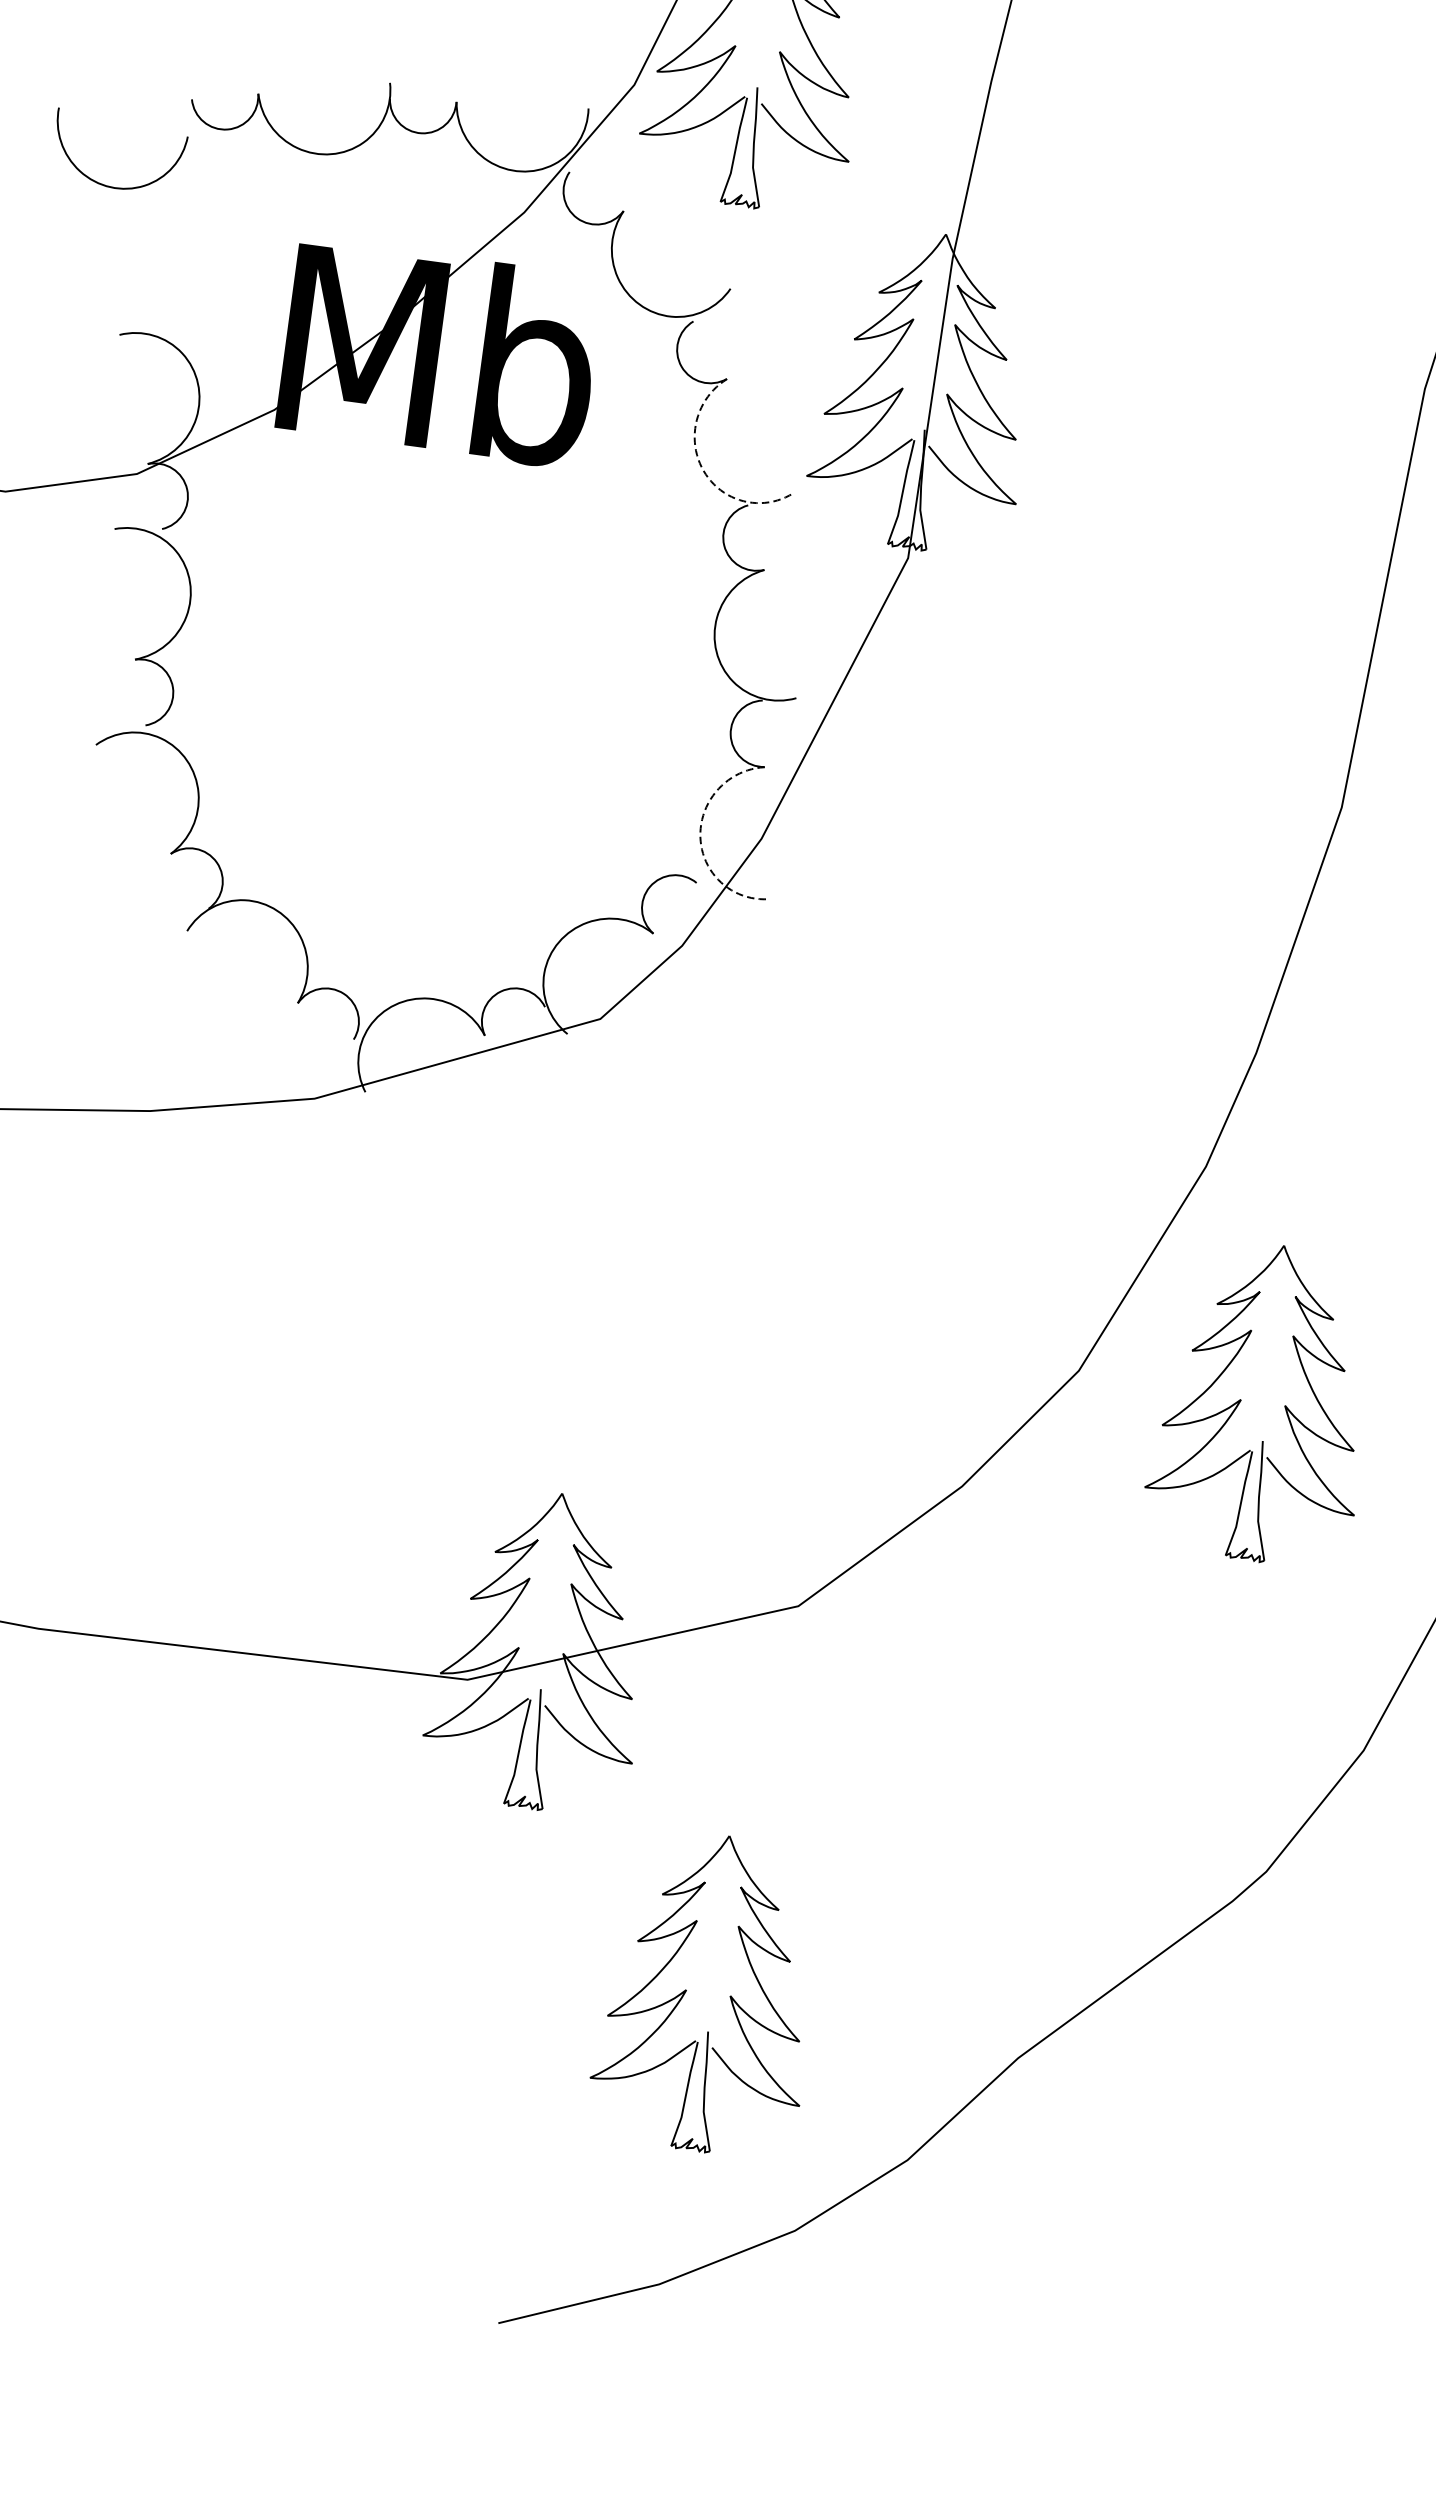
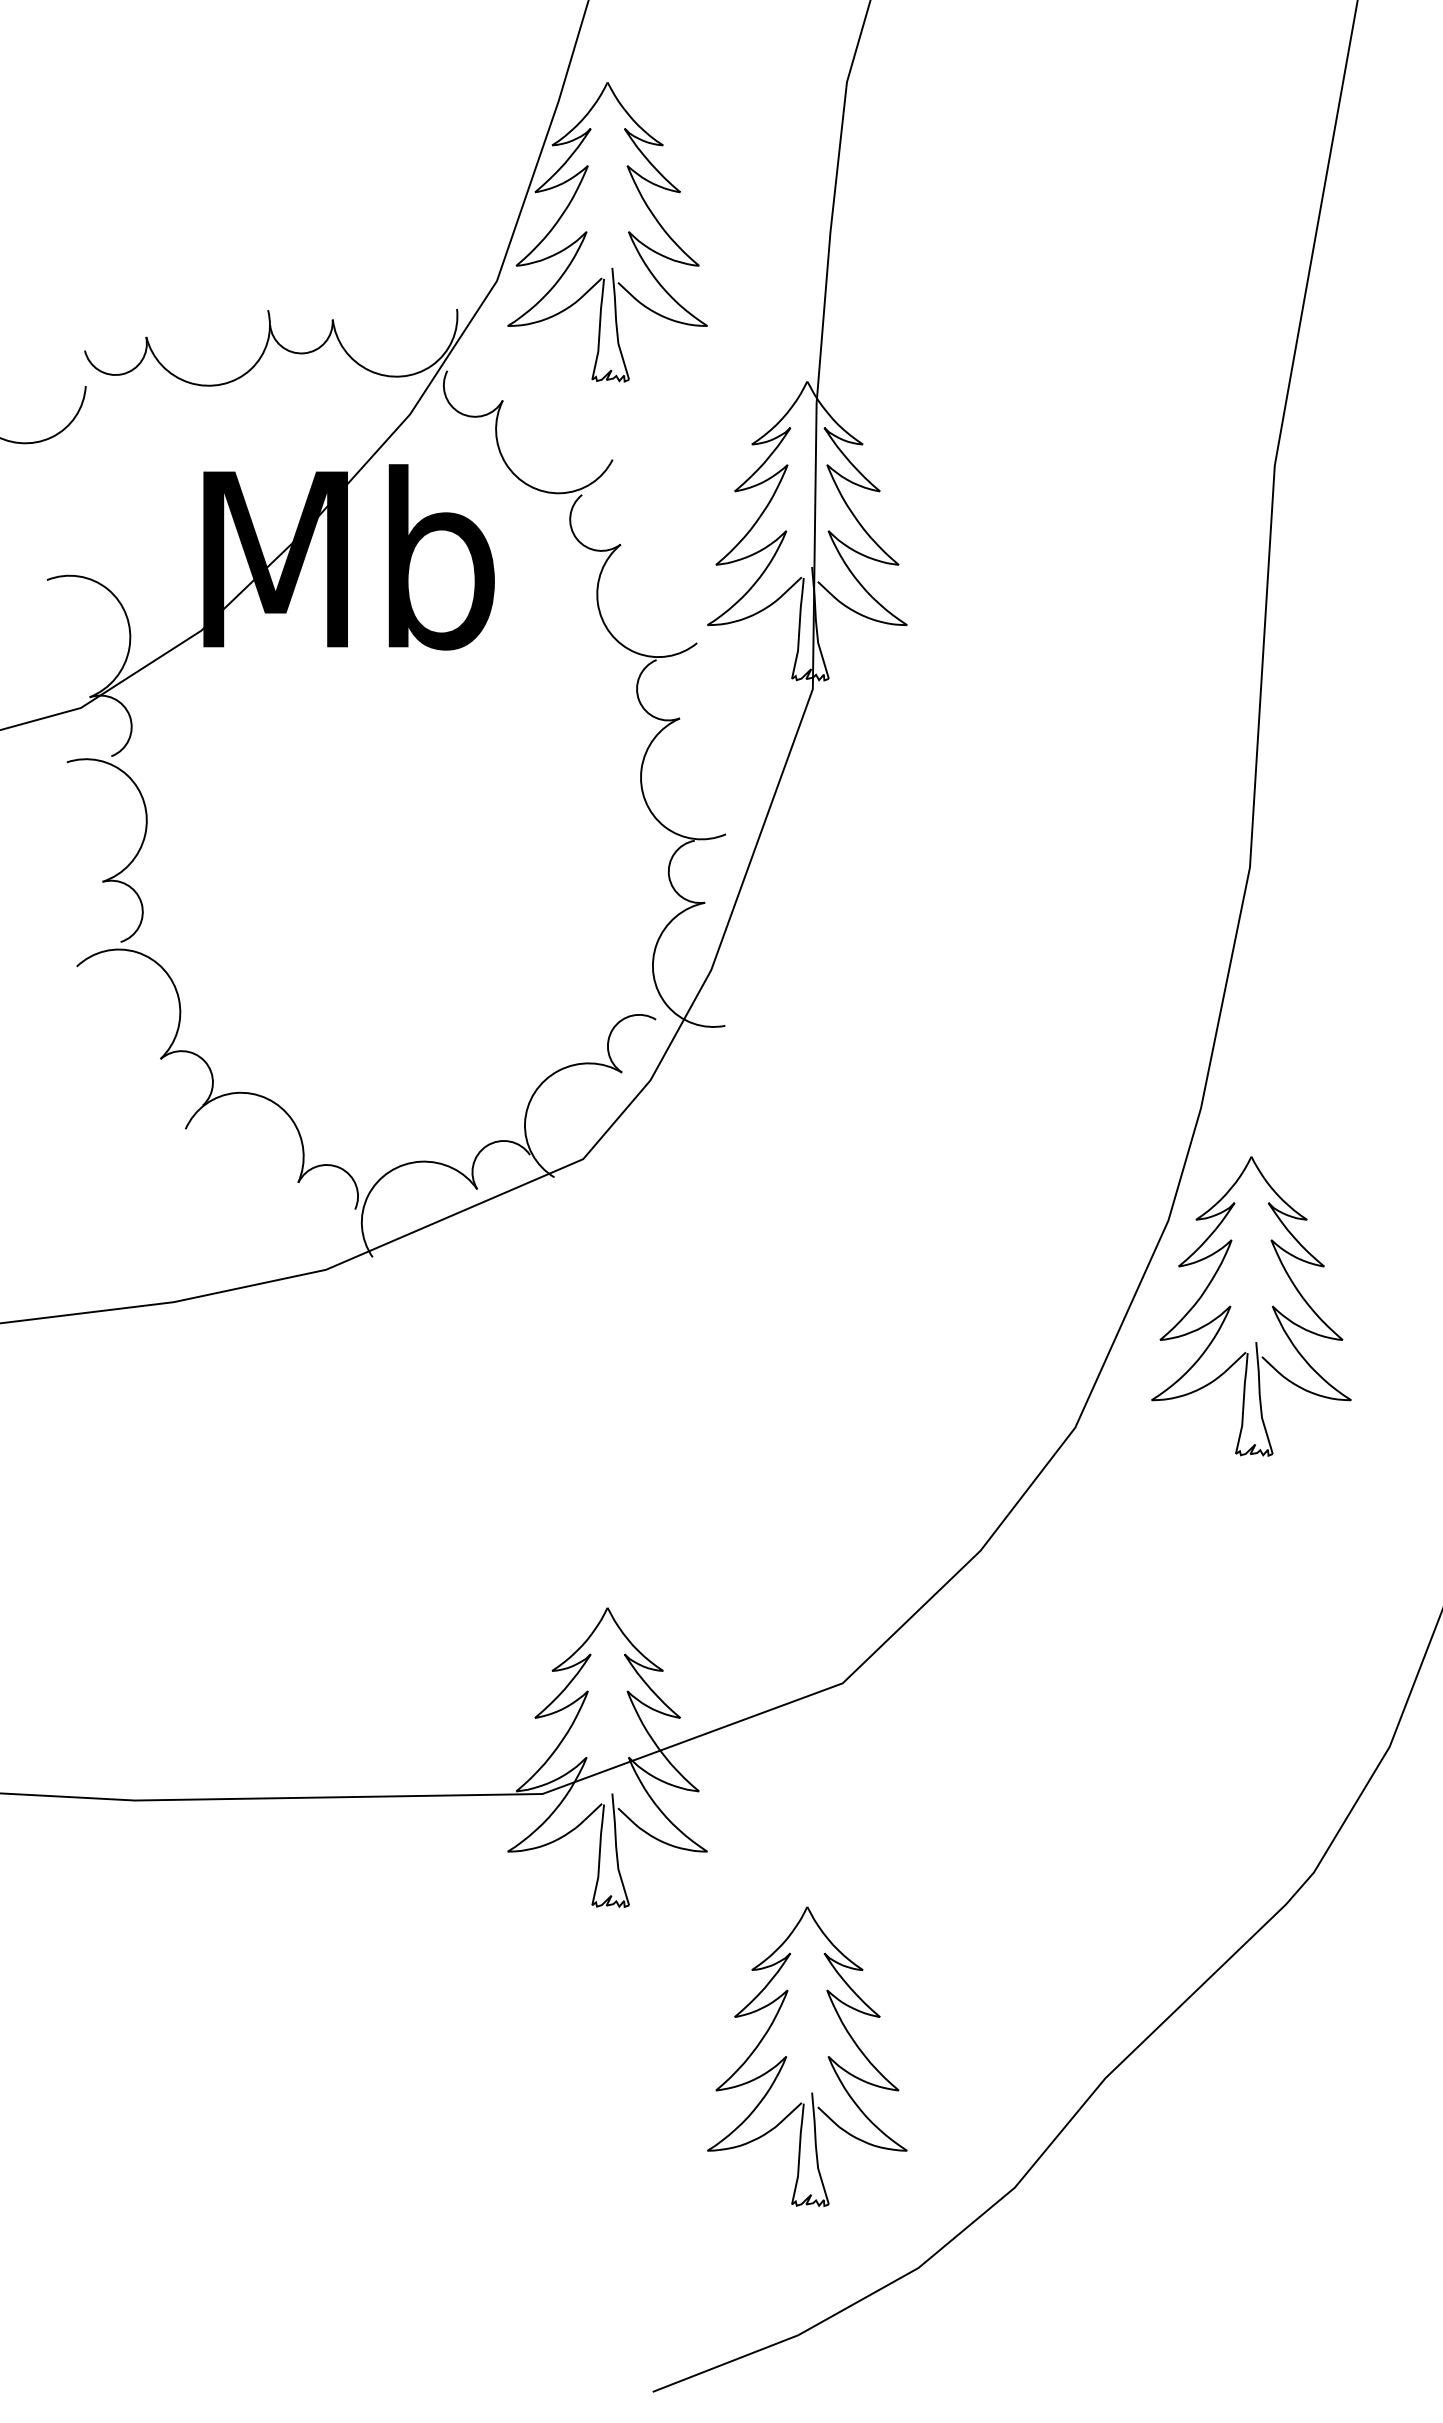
arc: (703, 470) -> (610, 633), dashed -> solid
arc: (700, 837) -> (653, 976), dashed -> solid
part: (1241, 1400) -> (1231, 1306), moved

